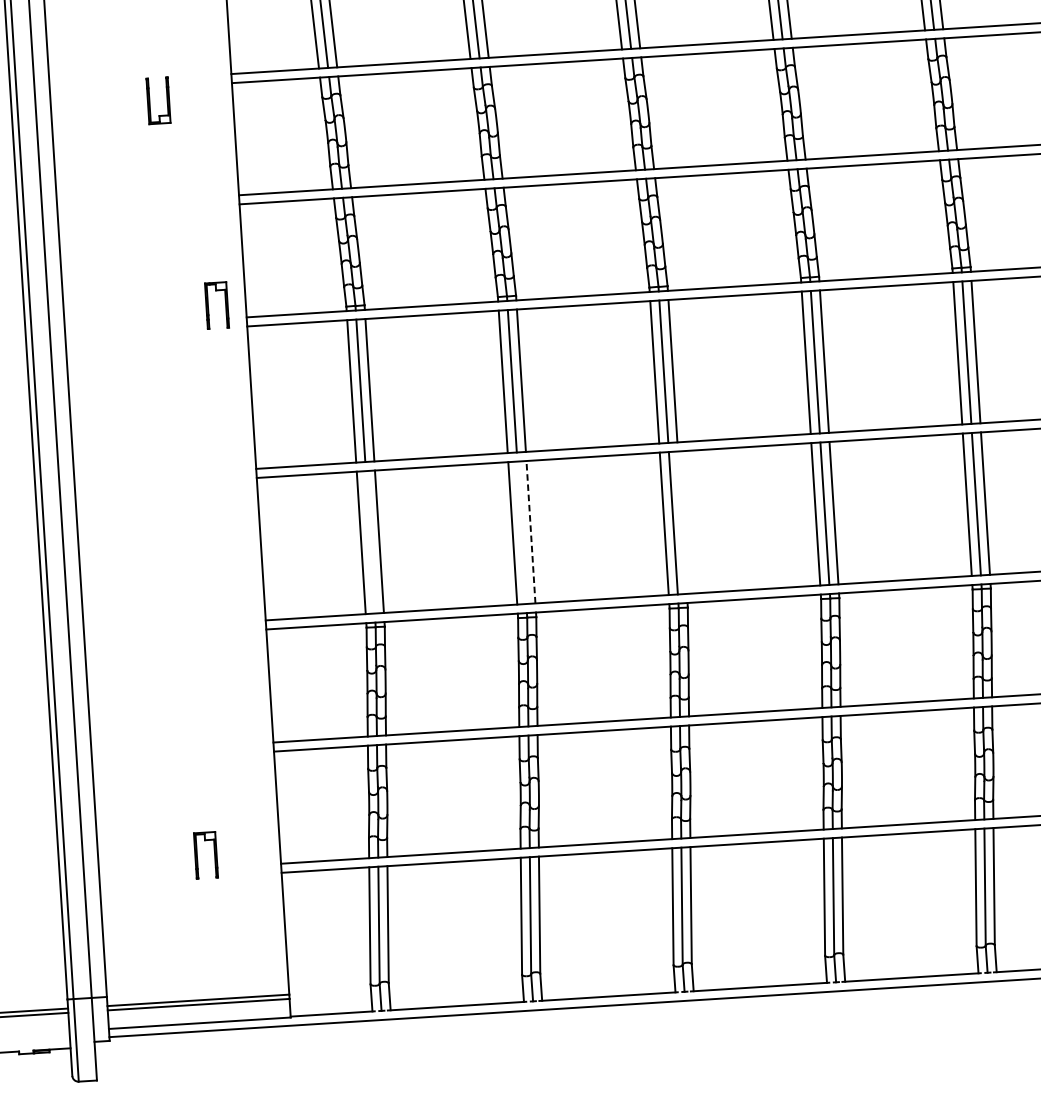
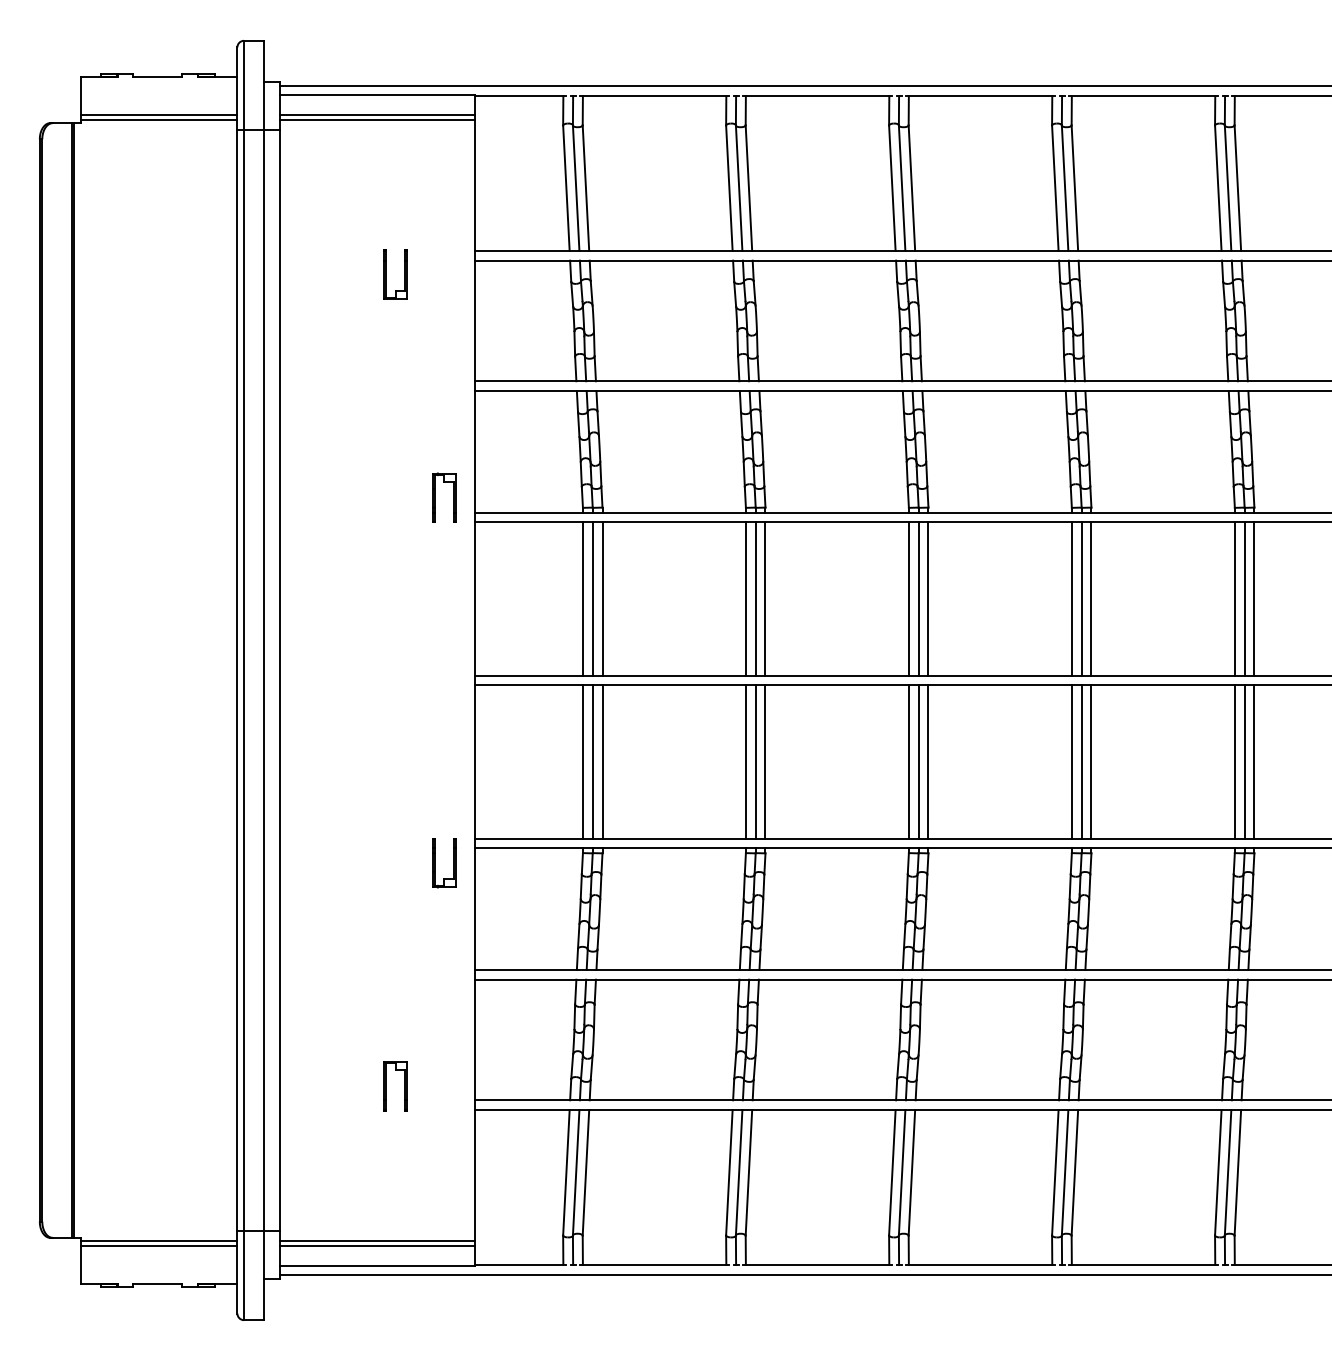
line: (682, 522) -> (928, 761), added
line: (530, 531) -> (765, 761), dashed -> solid
line: (521, 532) -> (755, 761), added
line: (370, 541) -> (592, 761), added
part: (230, 645) -> (435, 863), added

